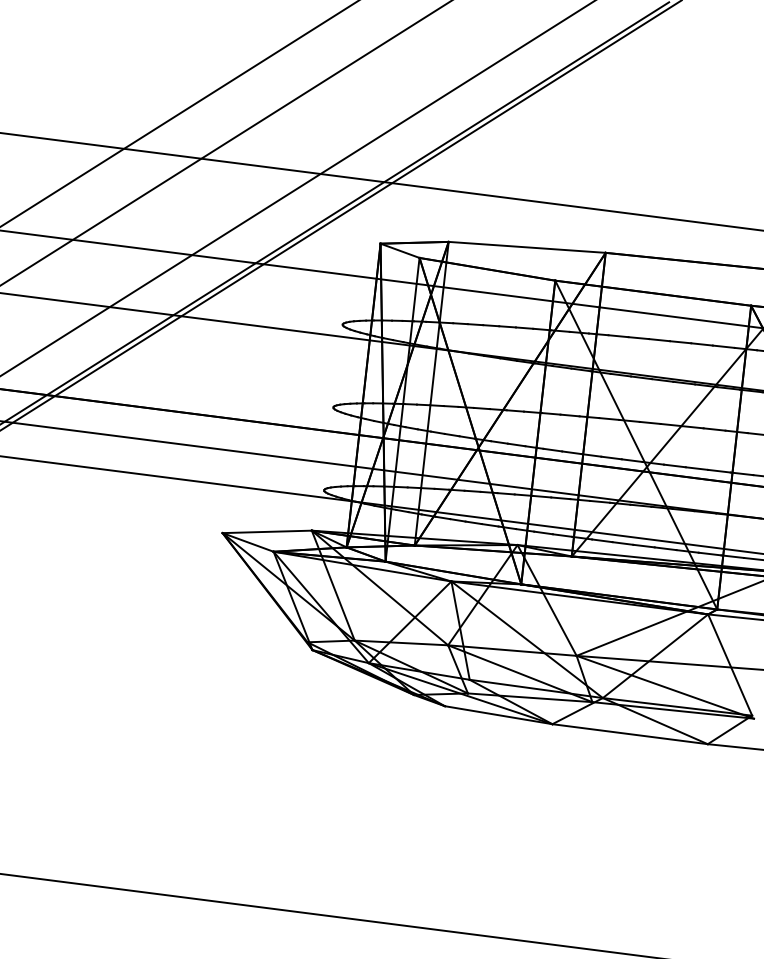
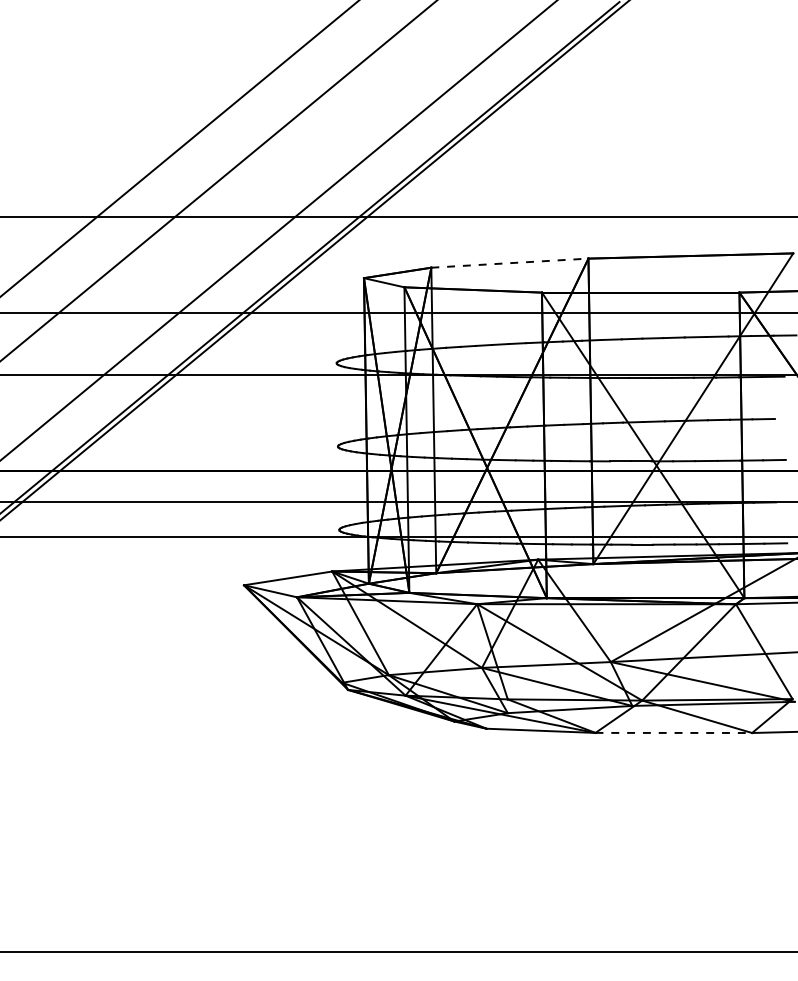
line: (526, 247) -> (509, 263), solid -> dashed
line: (630, 733) -> (674, 732), solid -> dashed

